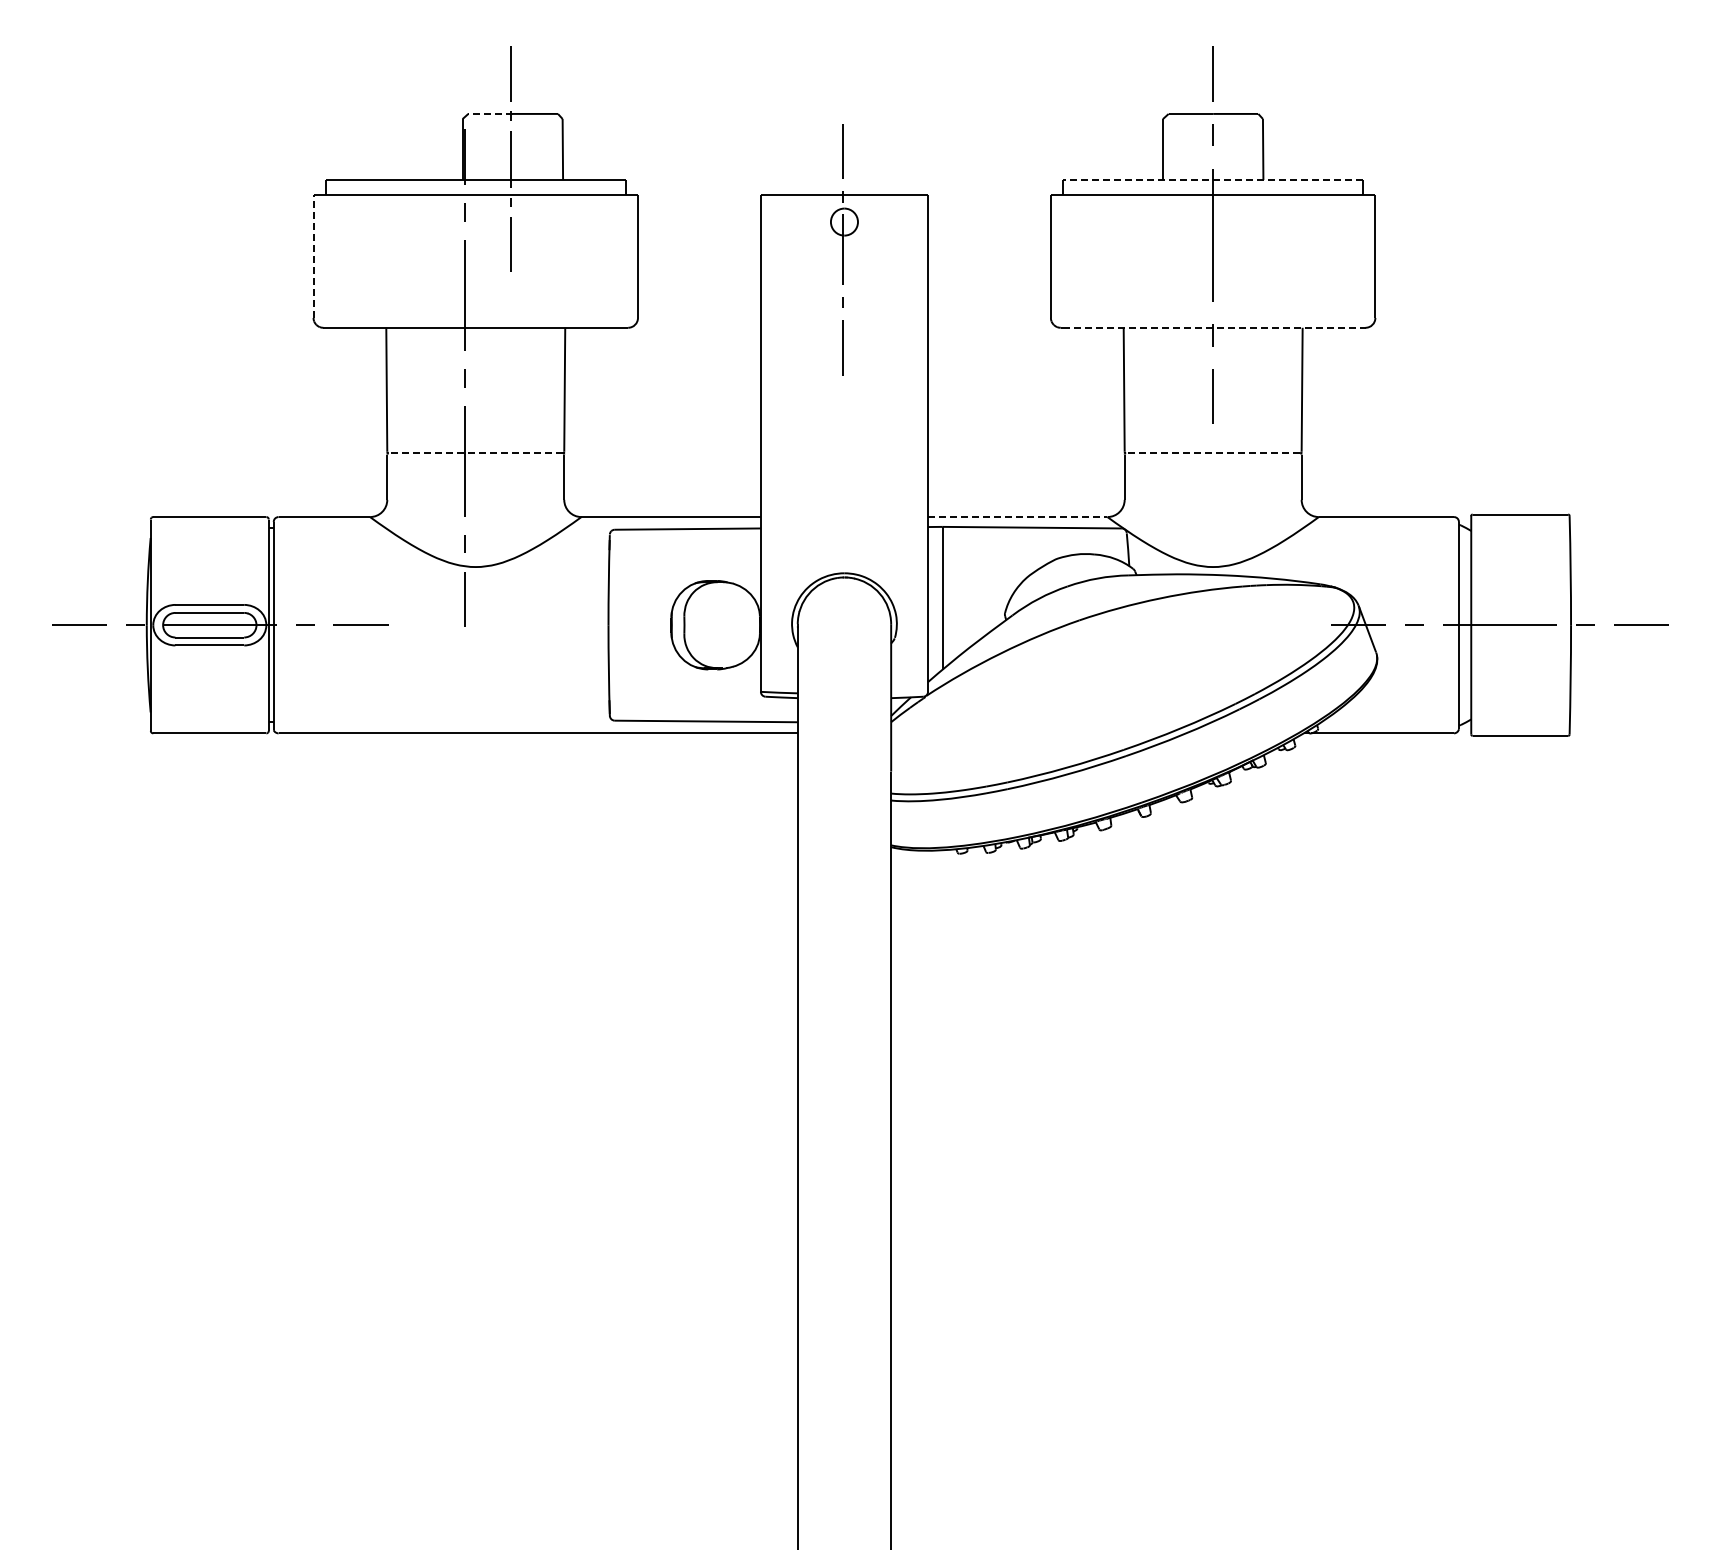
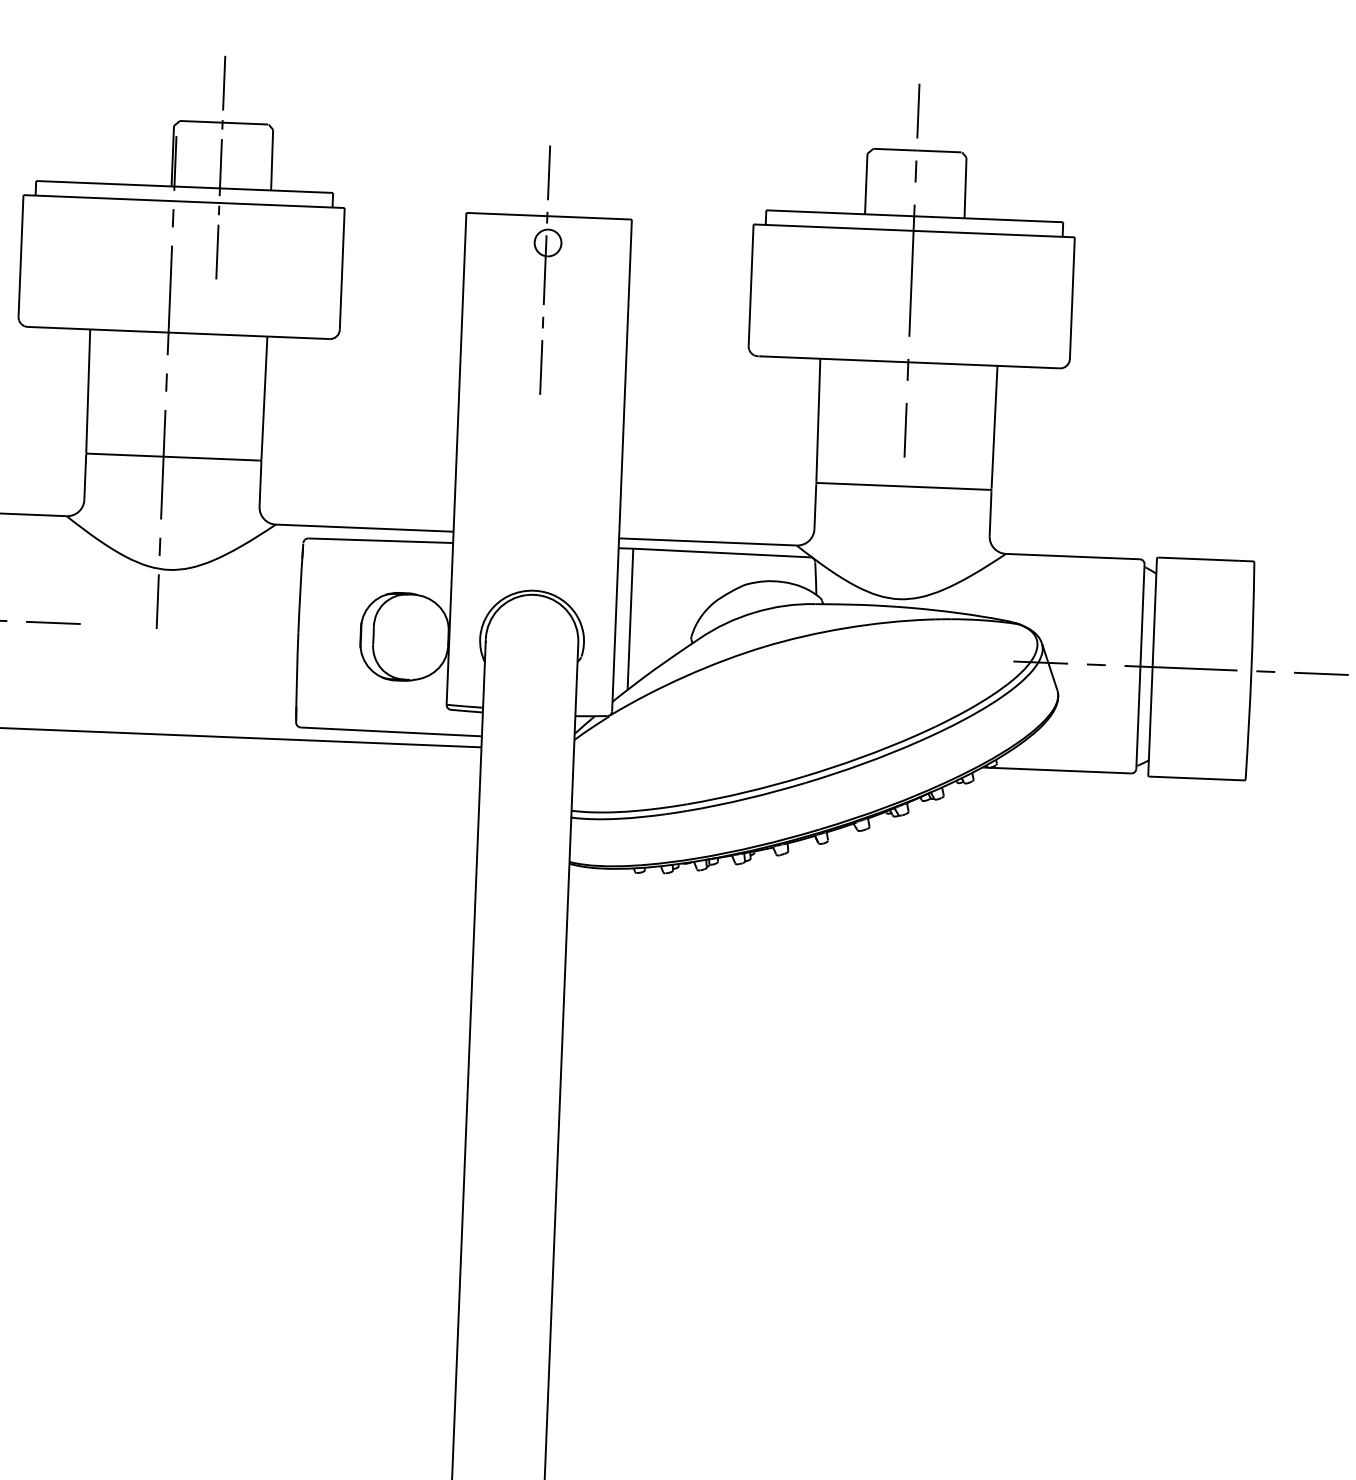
line: (490, 113) -> (201, 121), dashed -> solid
line: (1213, 180) -> (915, 216), dashed -> solid
line: (313, 256) -> (20, 255), dashed -> solid
line: (1214, 327) -> (910, 362), dashed -> solid
line: (475, 453) -> (173, 457), dashed -> solid
line: (1213, 453) -> (904, 486), dashed -> solid
line: (1017, 517) -> (707, 542), dashed -> solid

